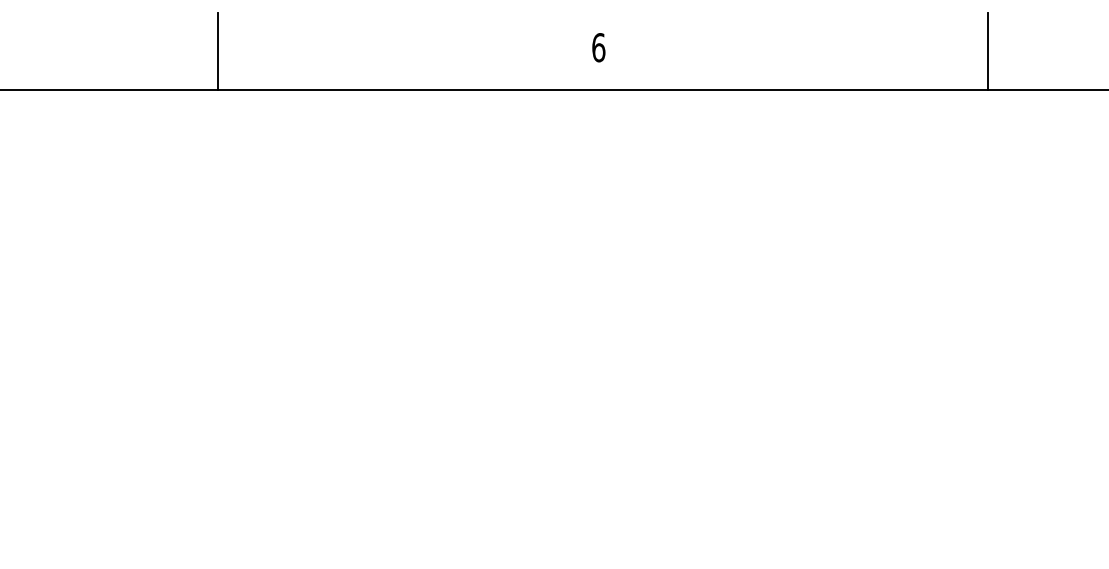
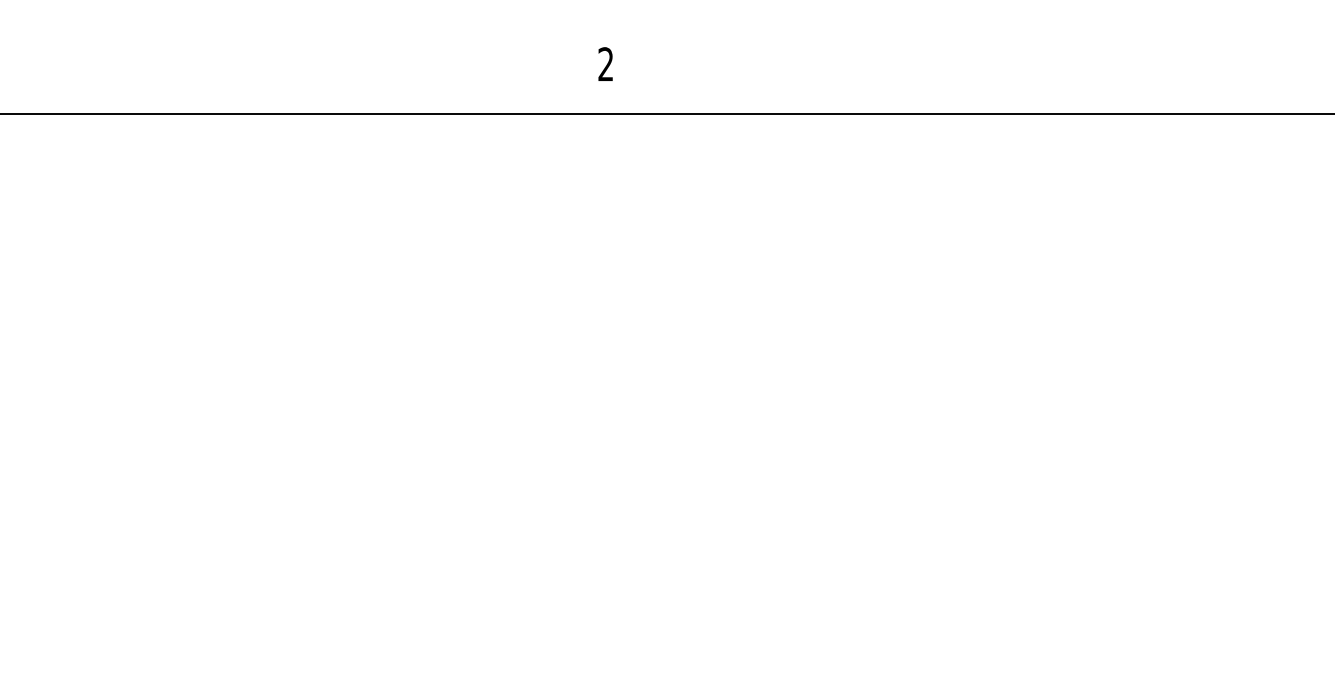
text: (598, 47) -> (605, 64), 6 -> 2
line: (218, 51) -> (160, 68), removed
line: (987, 51) -> (1061, 68), removed

